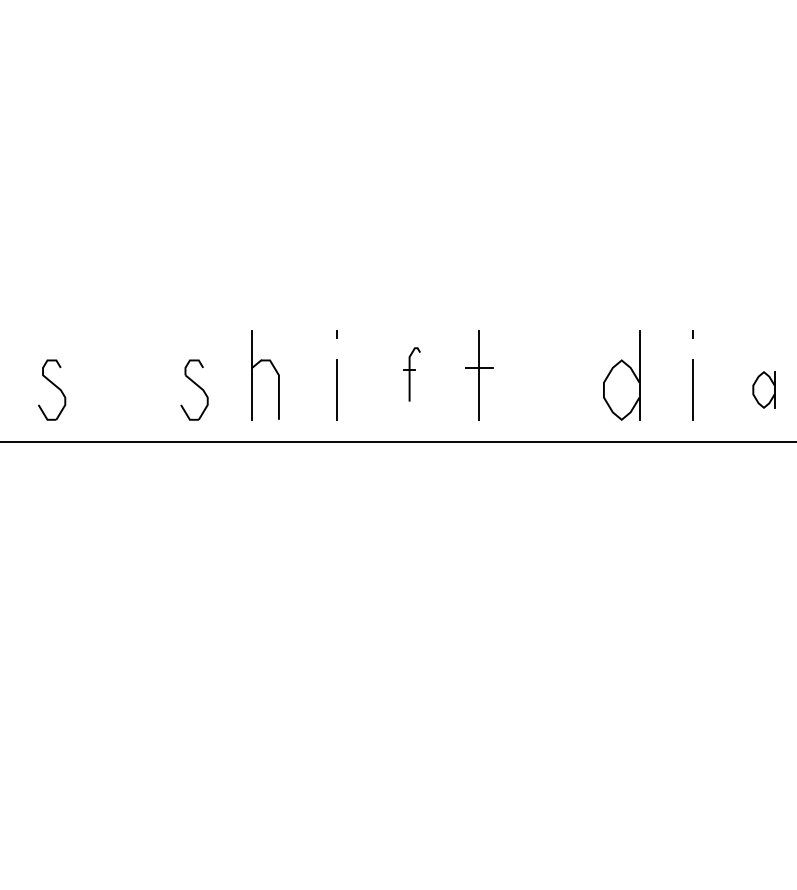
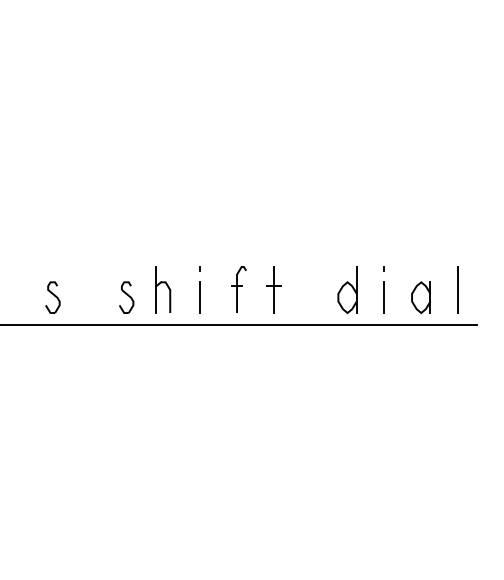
part: (410, 374) -> (238, 289), size x1.67
part: (762, 389) -> (420, 297), size x1.67

